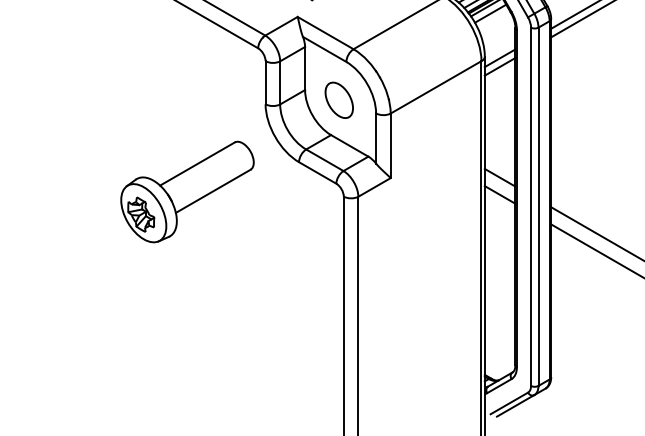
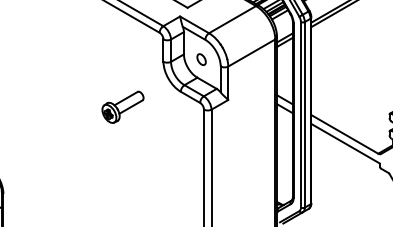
part: (338, 99) -> (201, 59), size x0.6
part: (186, 192) -> (122, 107), size x0.6

